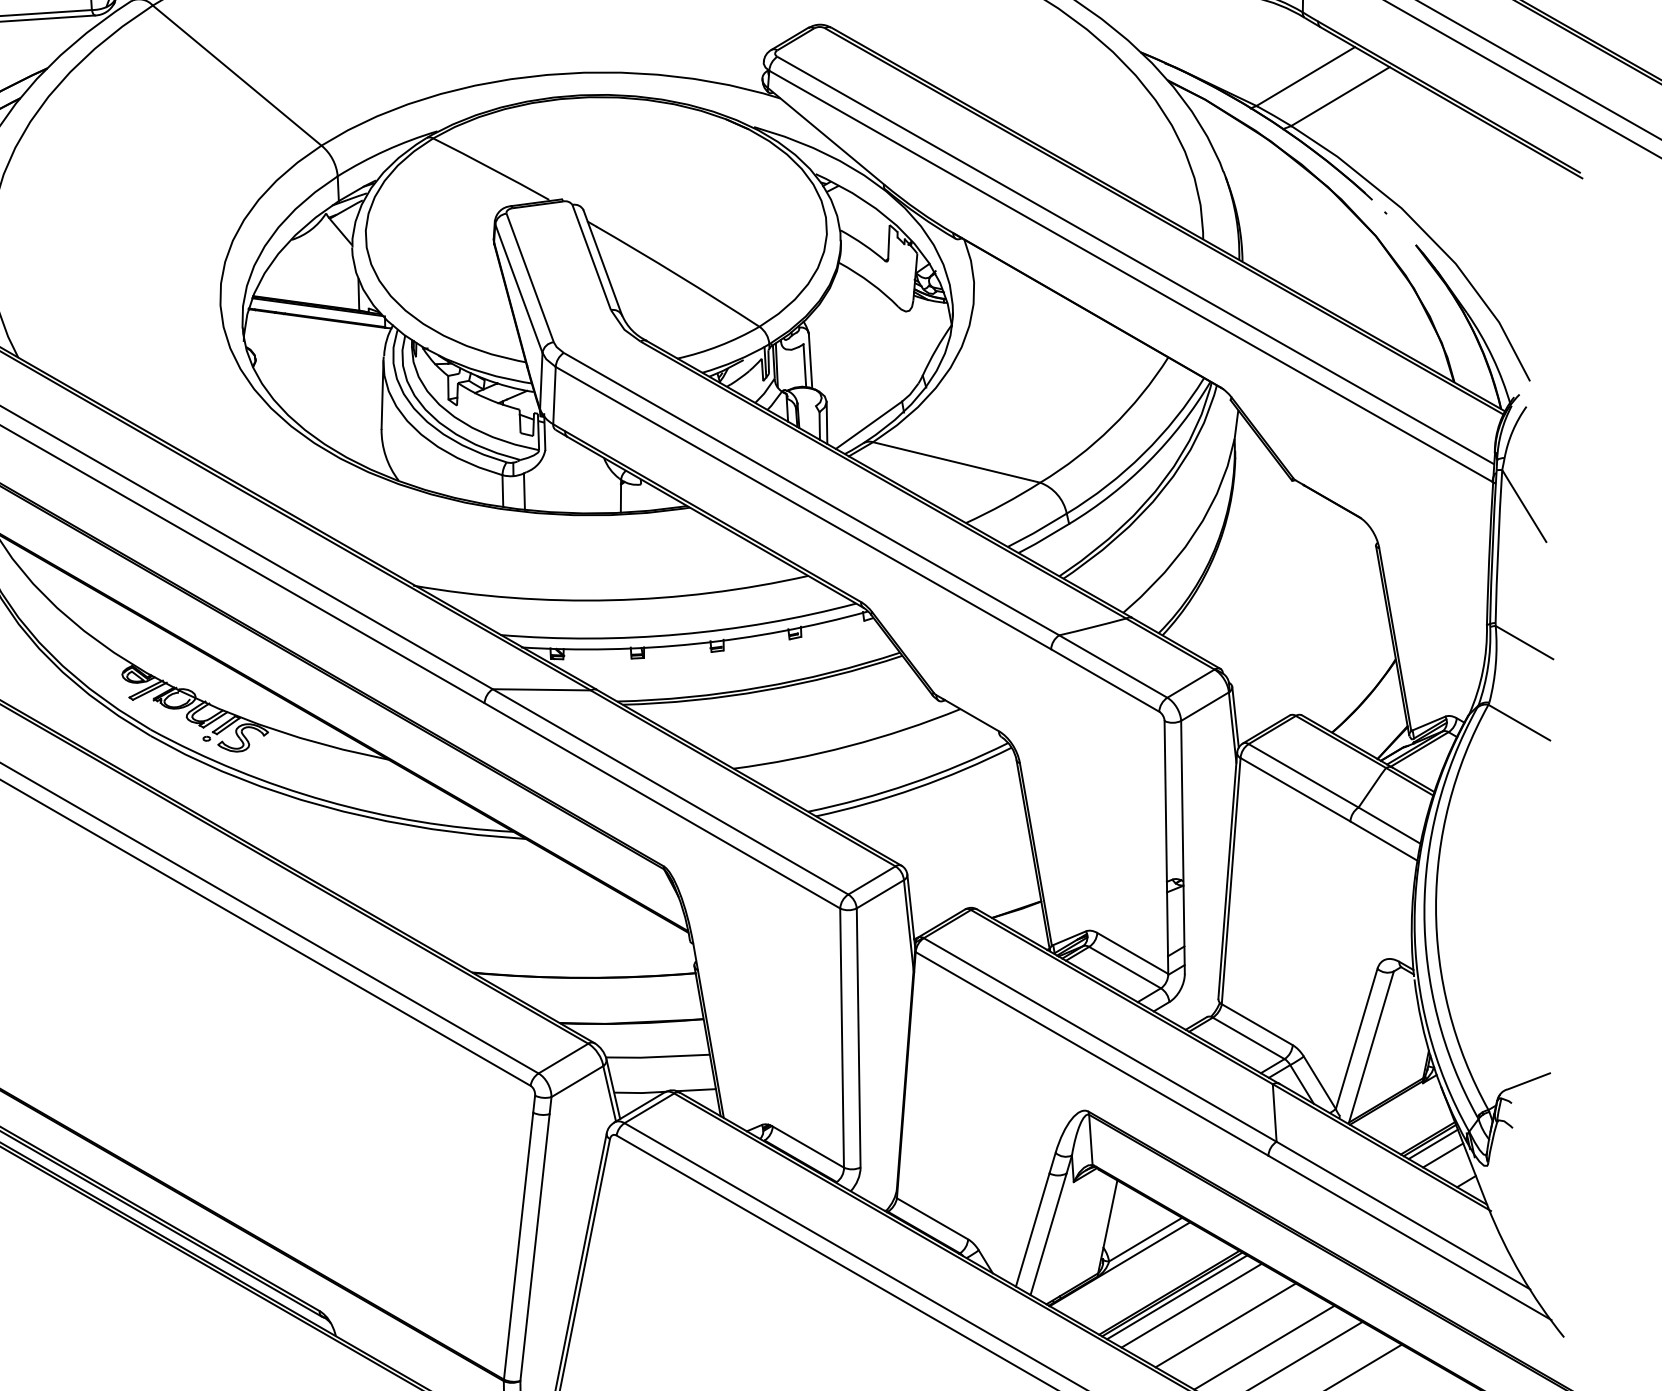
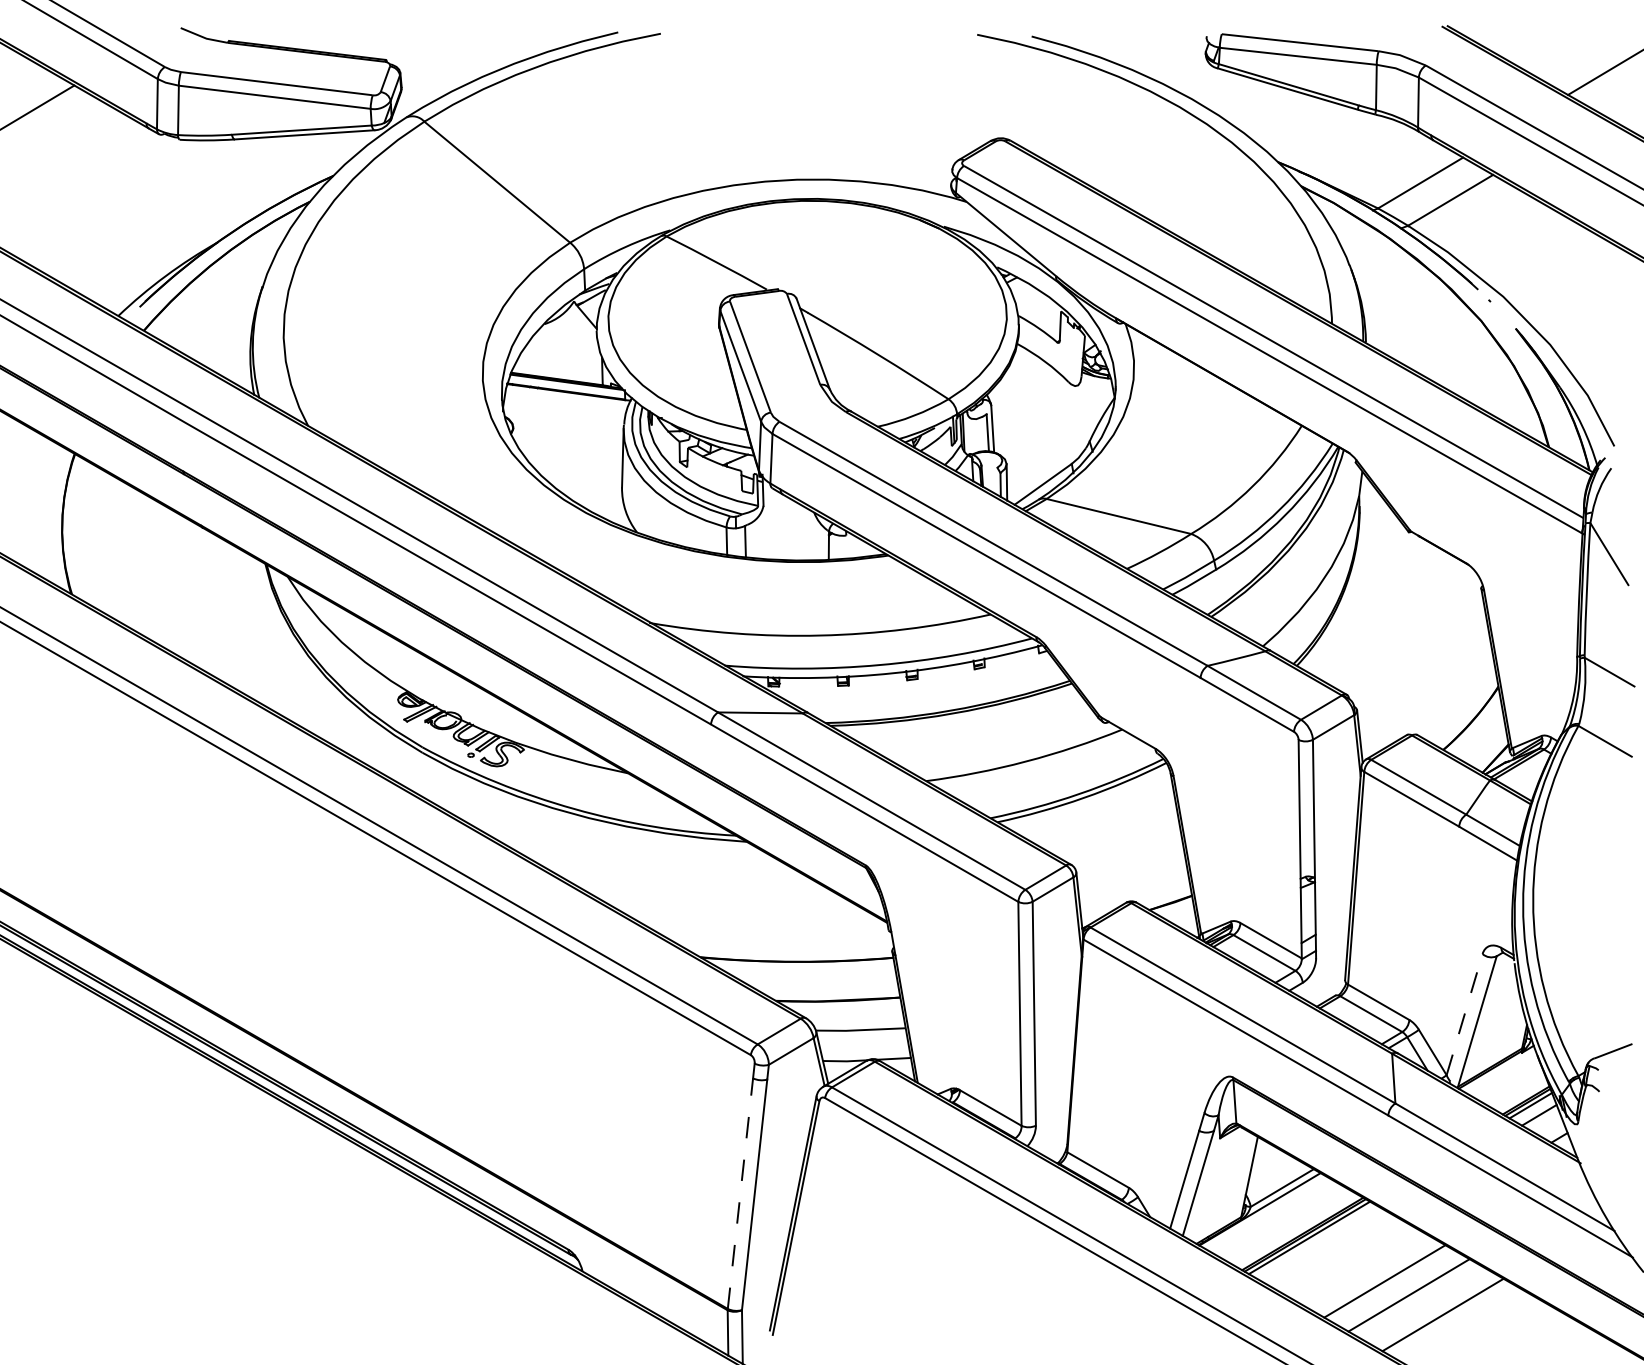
line: (1356, 1038) -> (1464, 1014), solid -> dashed
line: (518, 1245) -> (740, 1193), solid -> dashed
line: (1191, 1304) -> (1321, 1244), removed
line: (1225, 1324) -> (1351, 1261), removed

